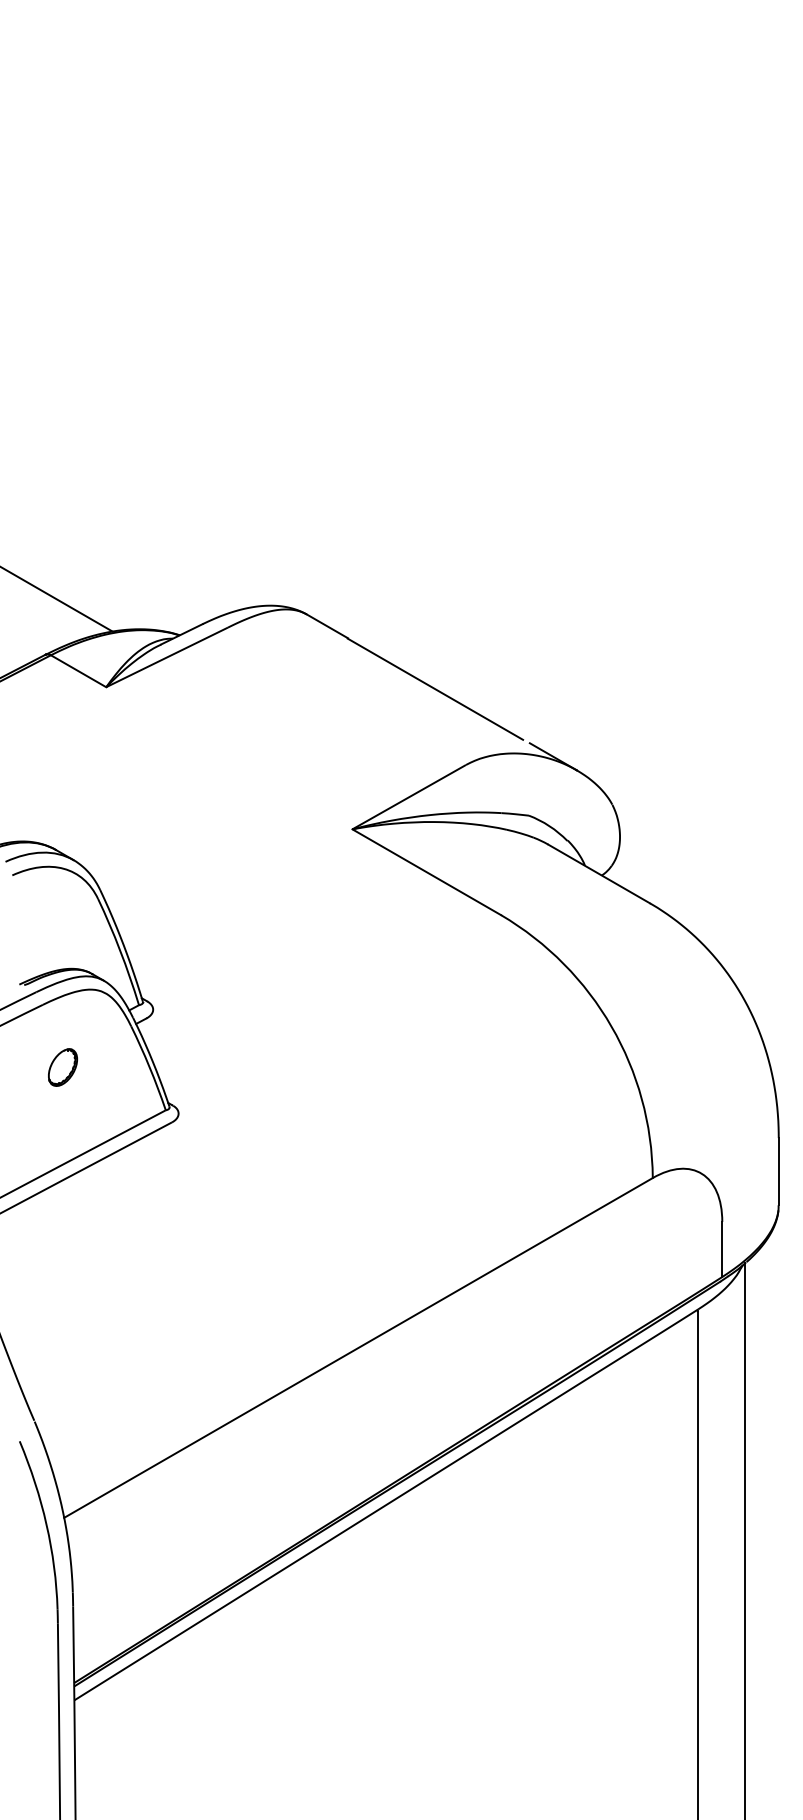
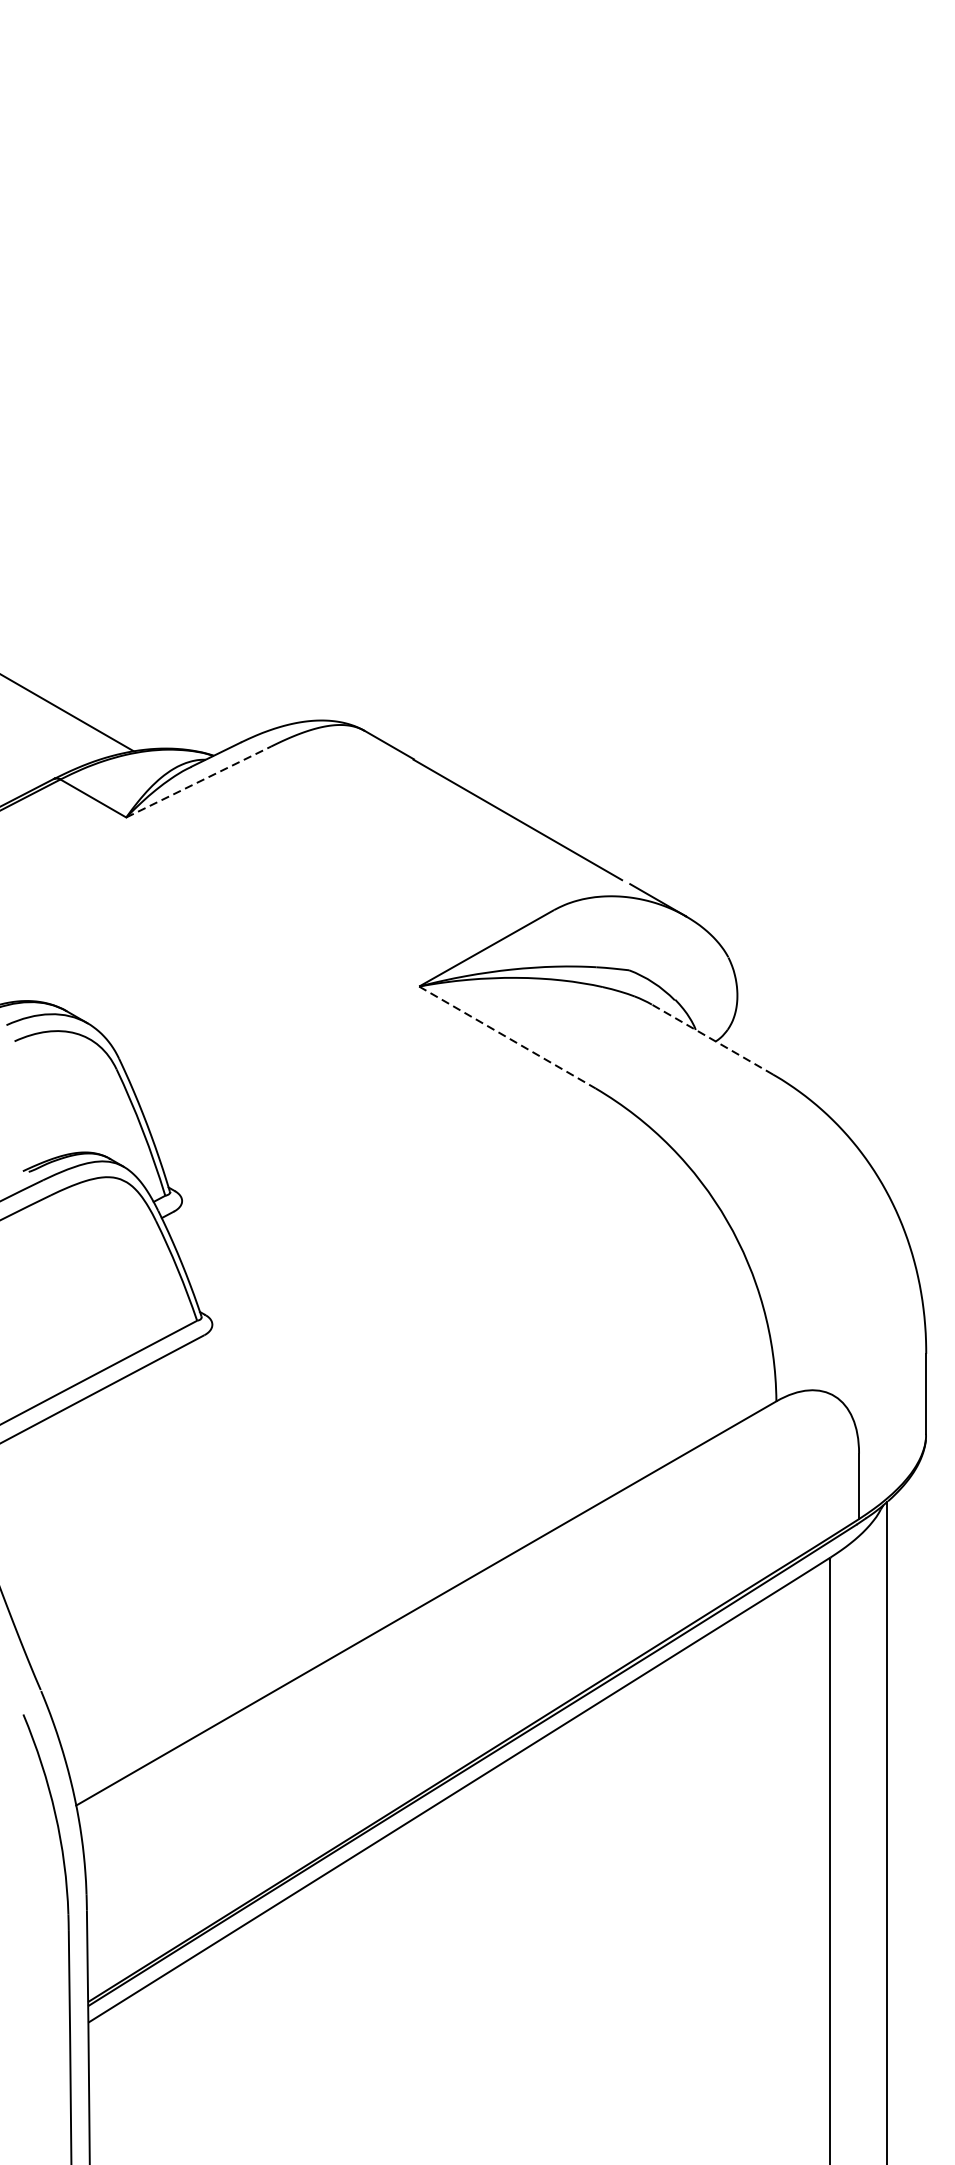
line: (168, 656) -> (200, 780), solid -> dashed
line: (426, 872) -> (507, 1037), solid -> dashed
line: (599, 873) -> (713, 1039), solid -> dashed
part: (62, 1067) -> (74, 1269), removed

